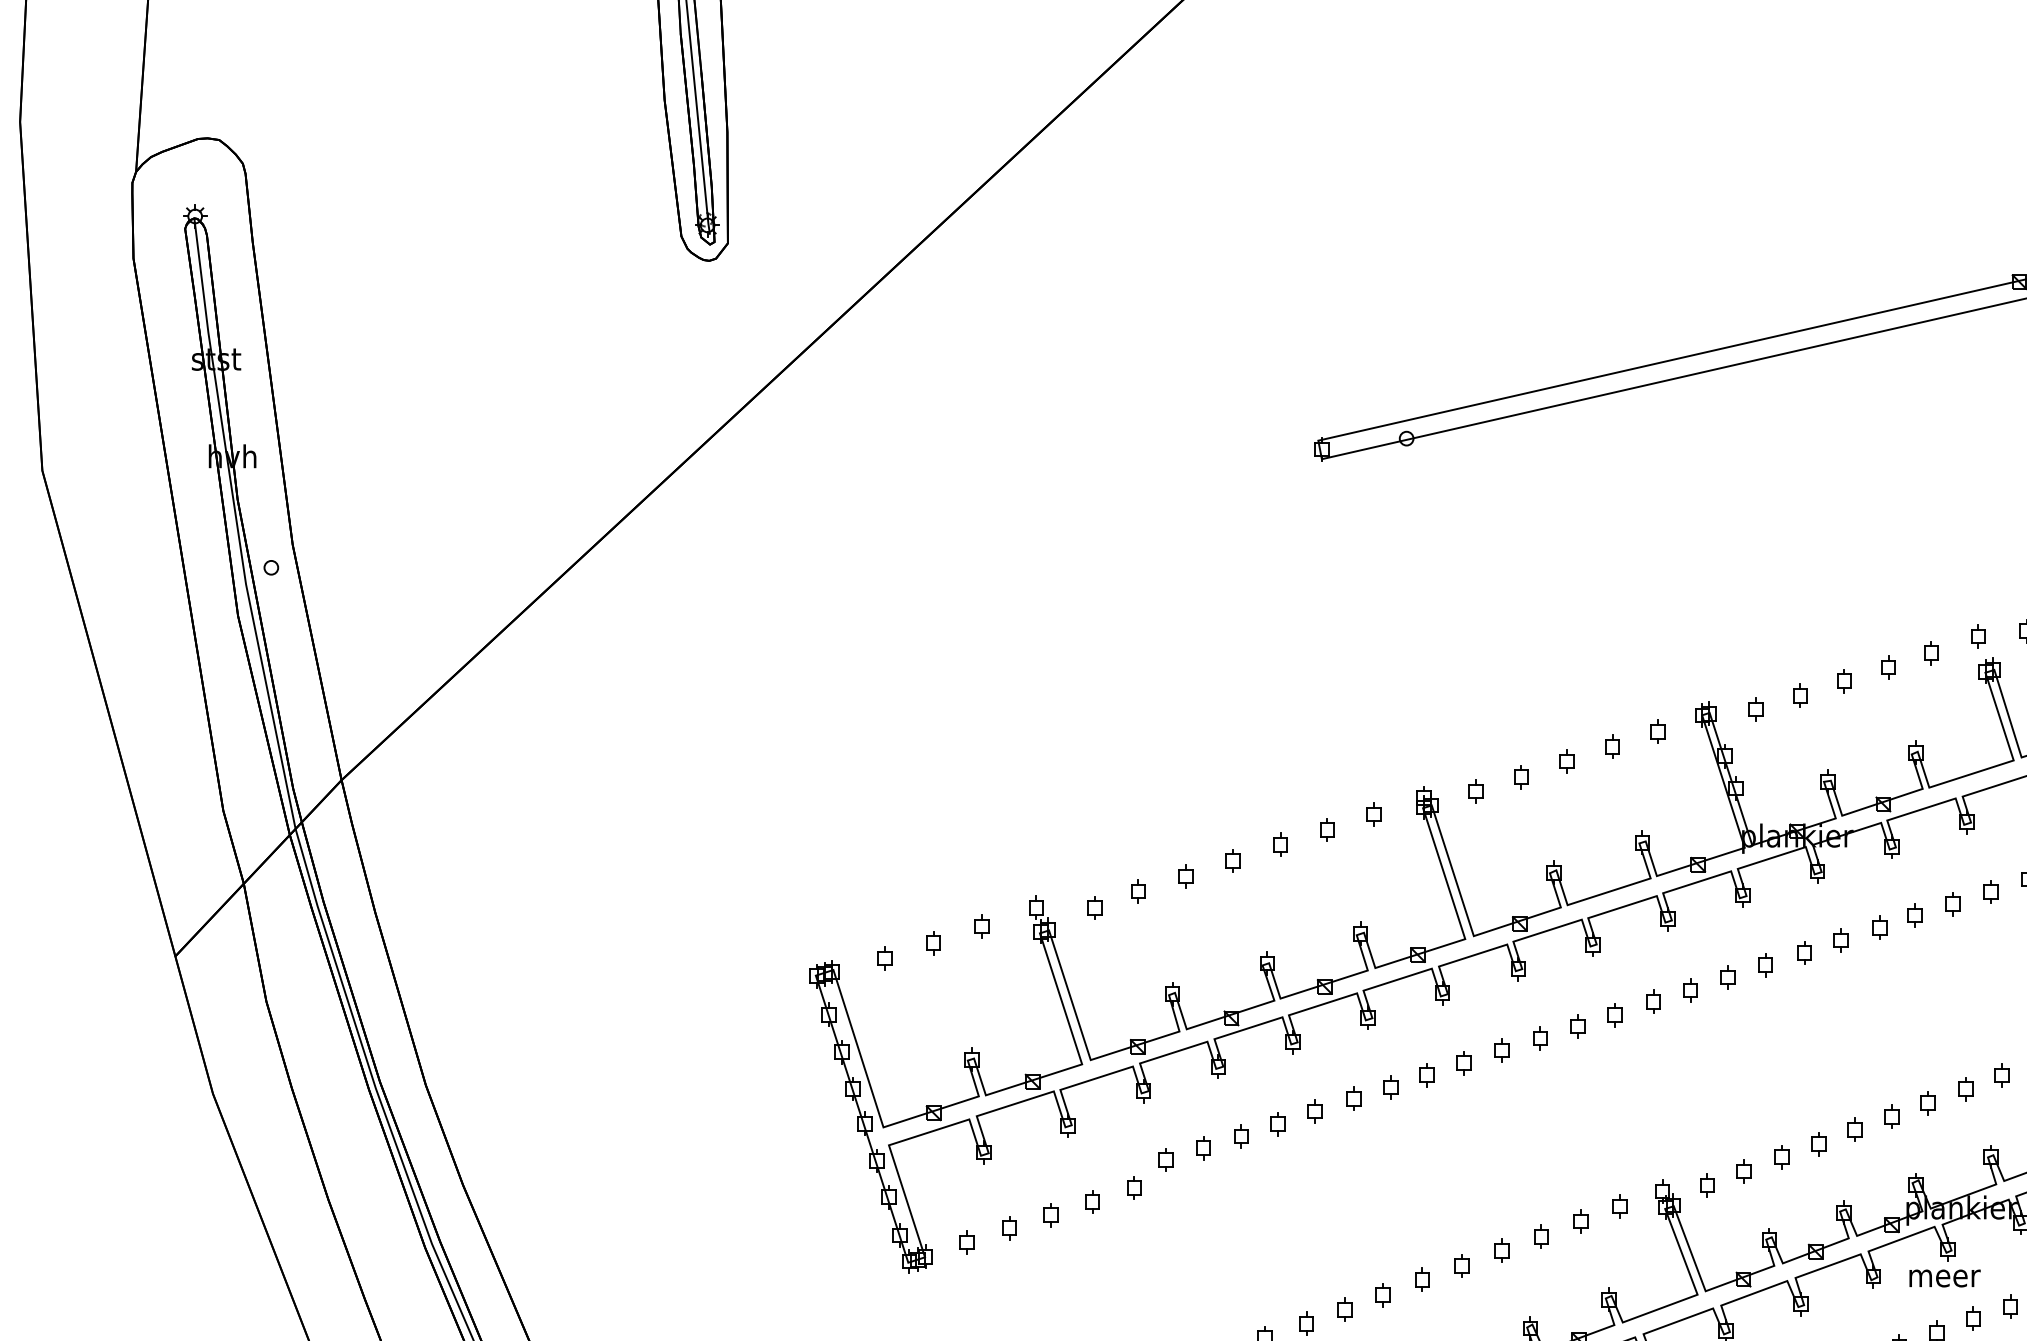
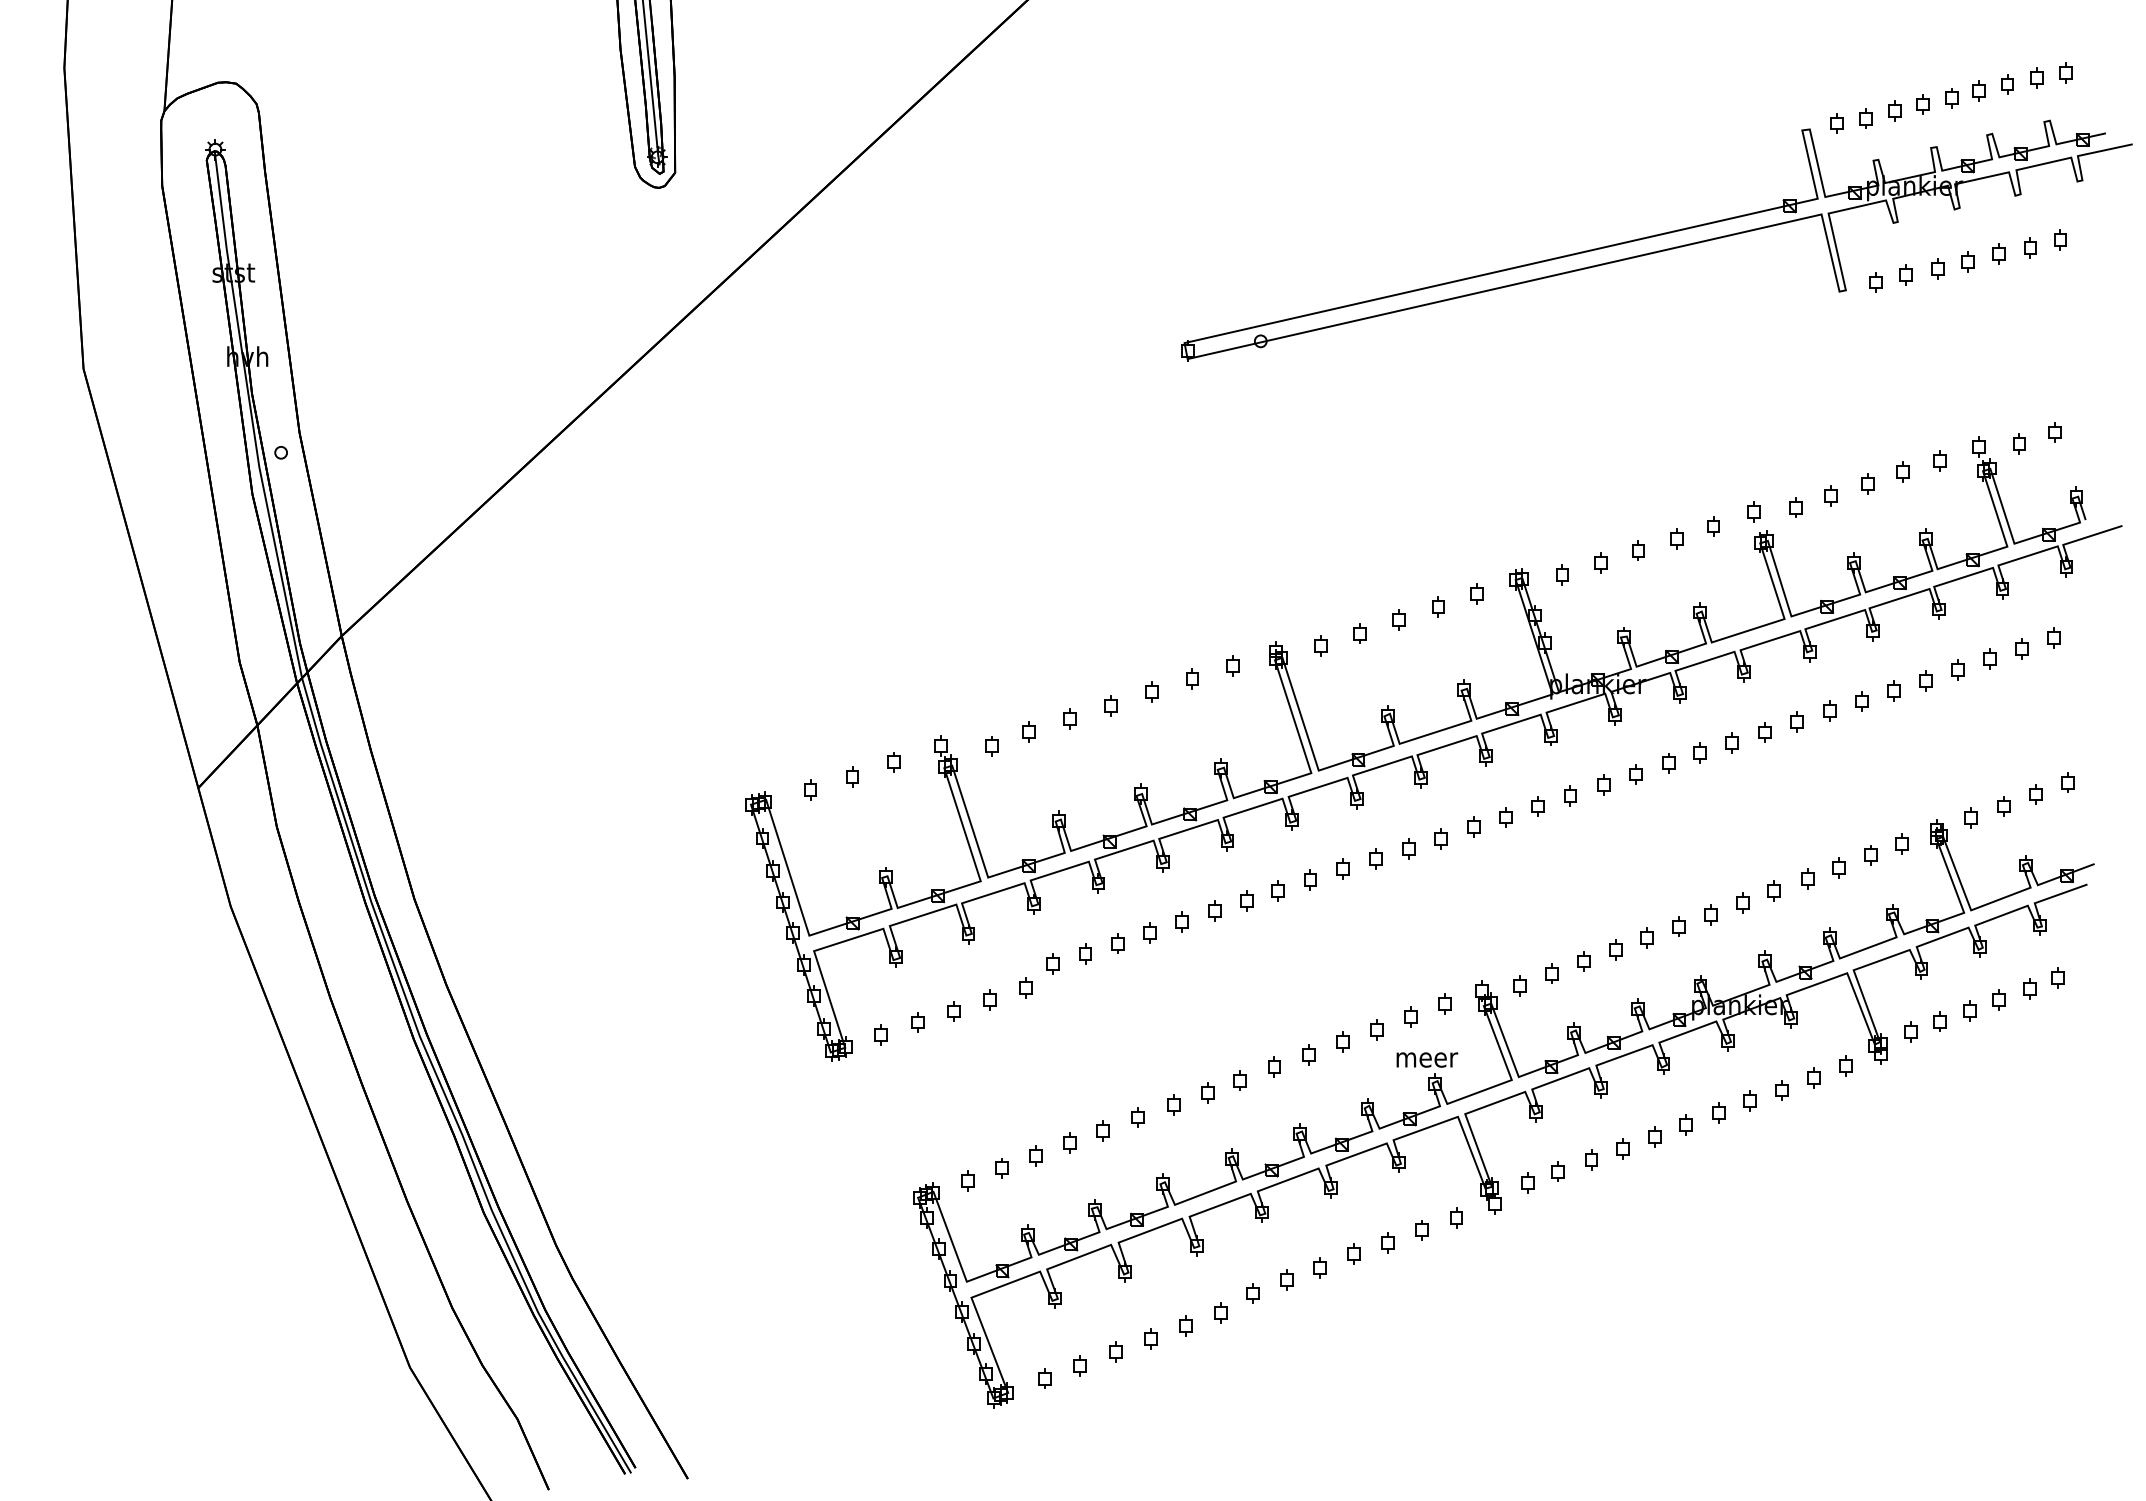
text: (1945, 1277) -> (1427, 1059), moved

